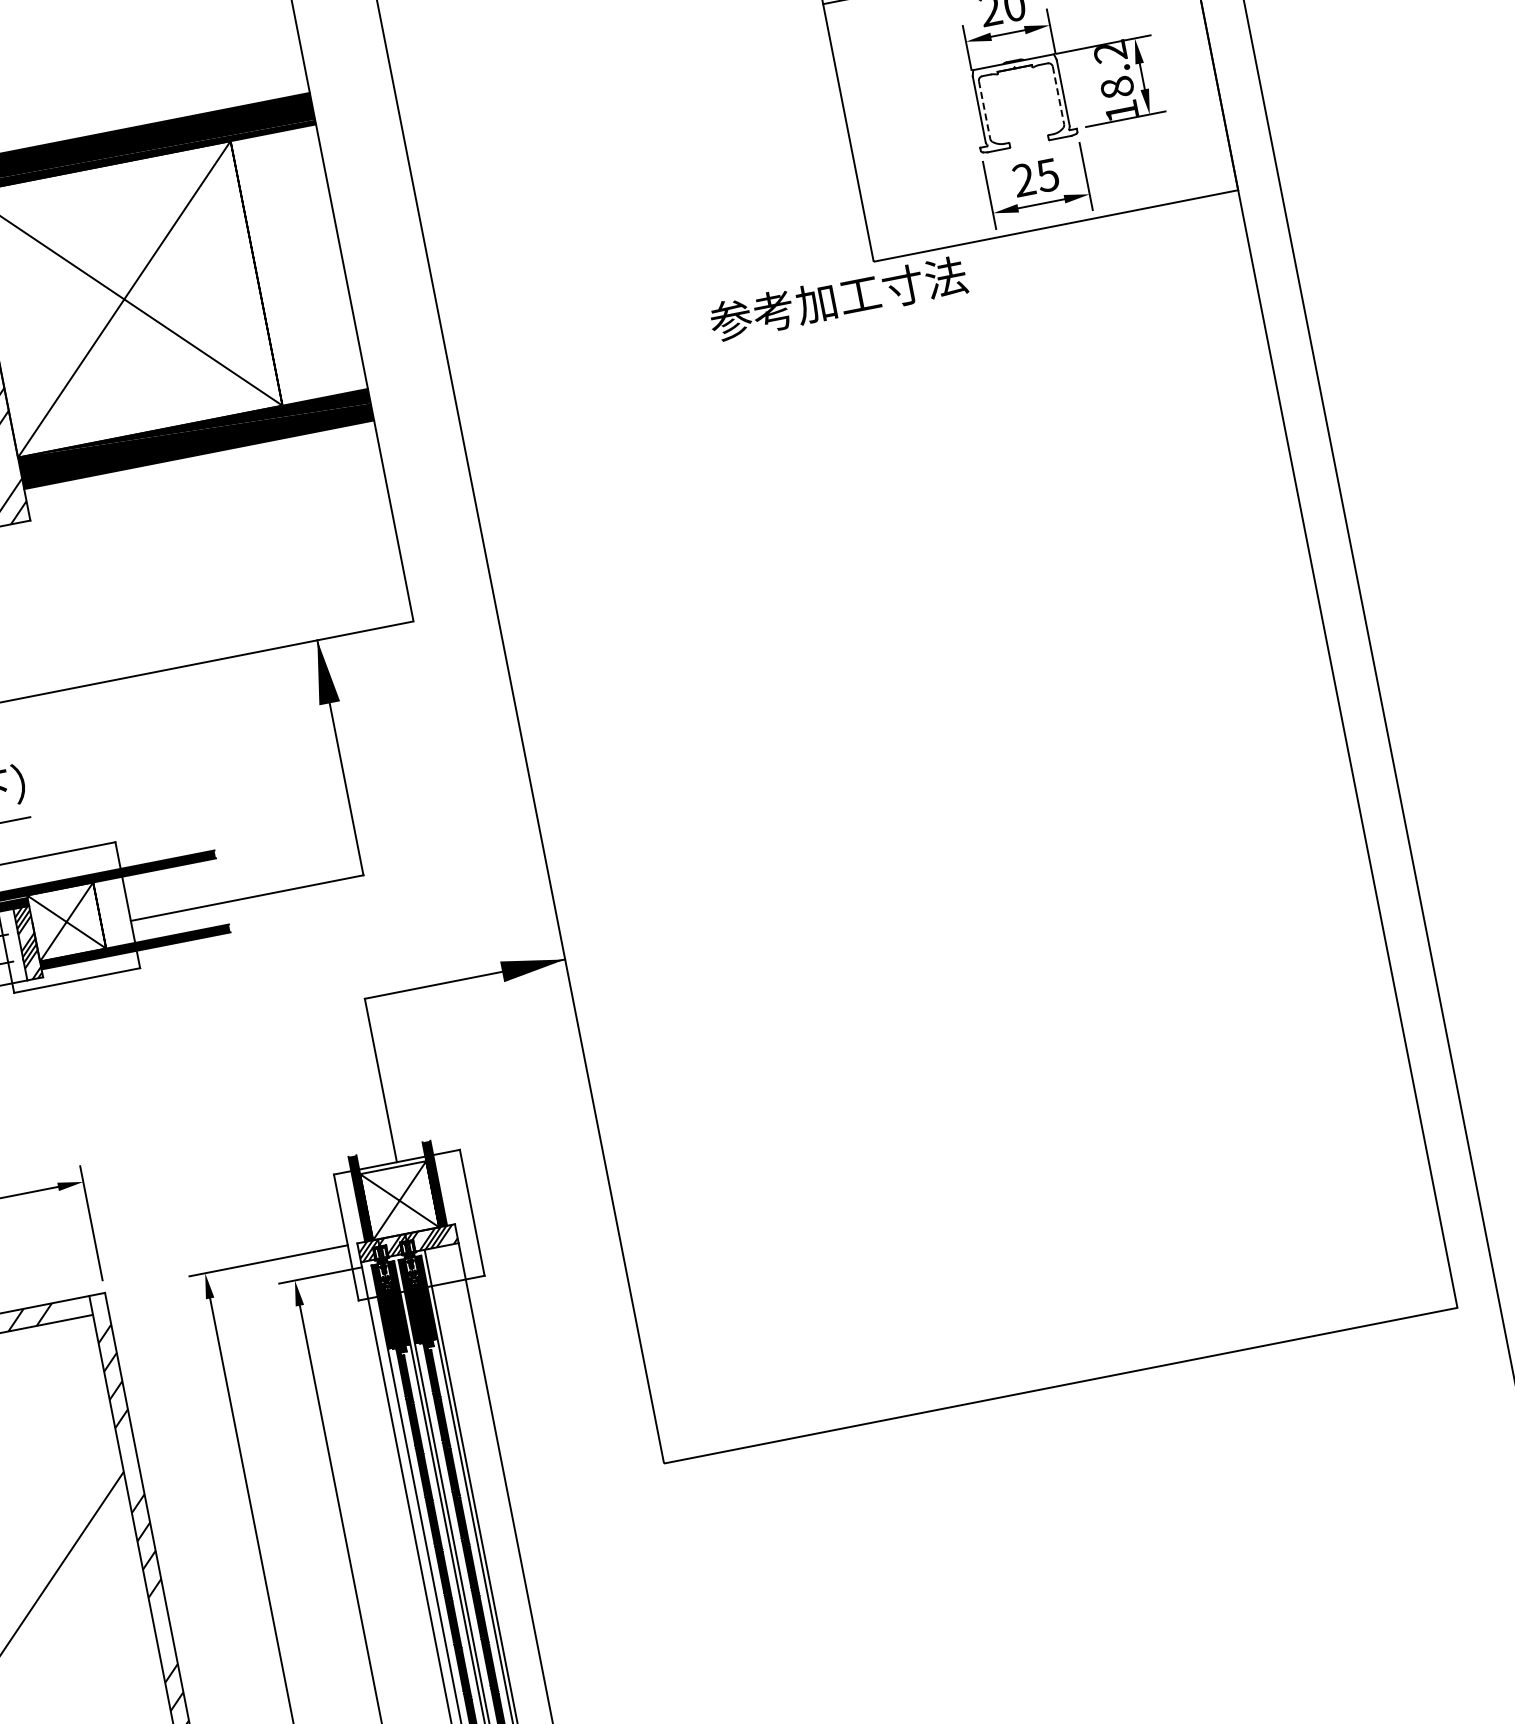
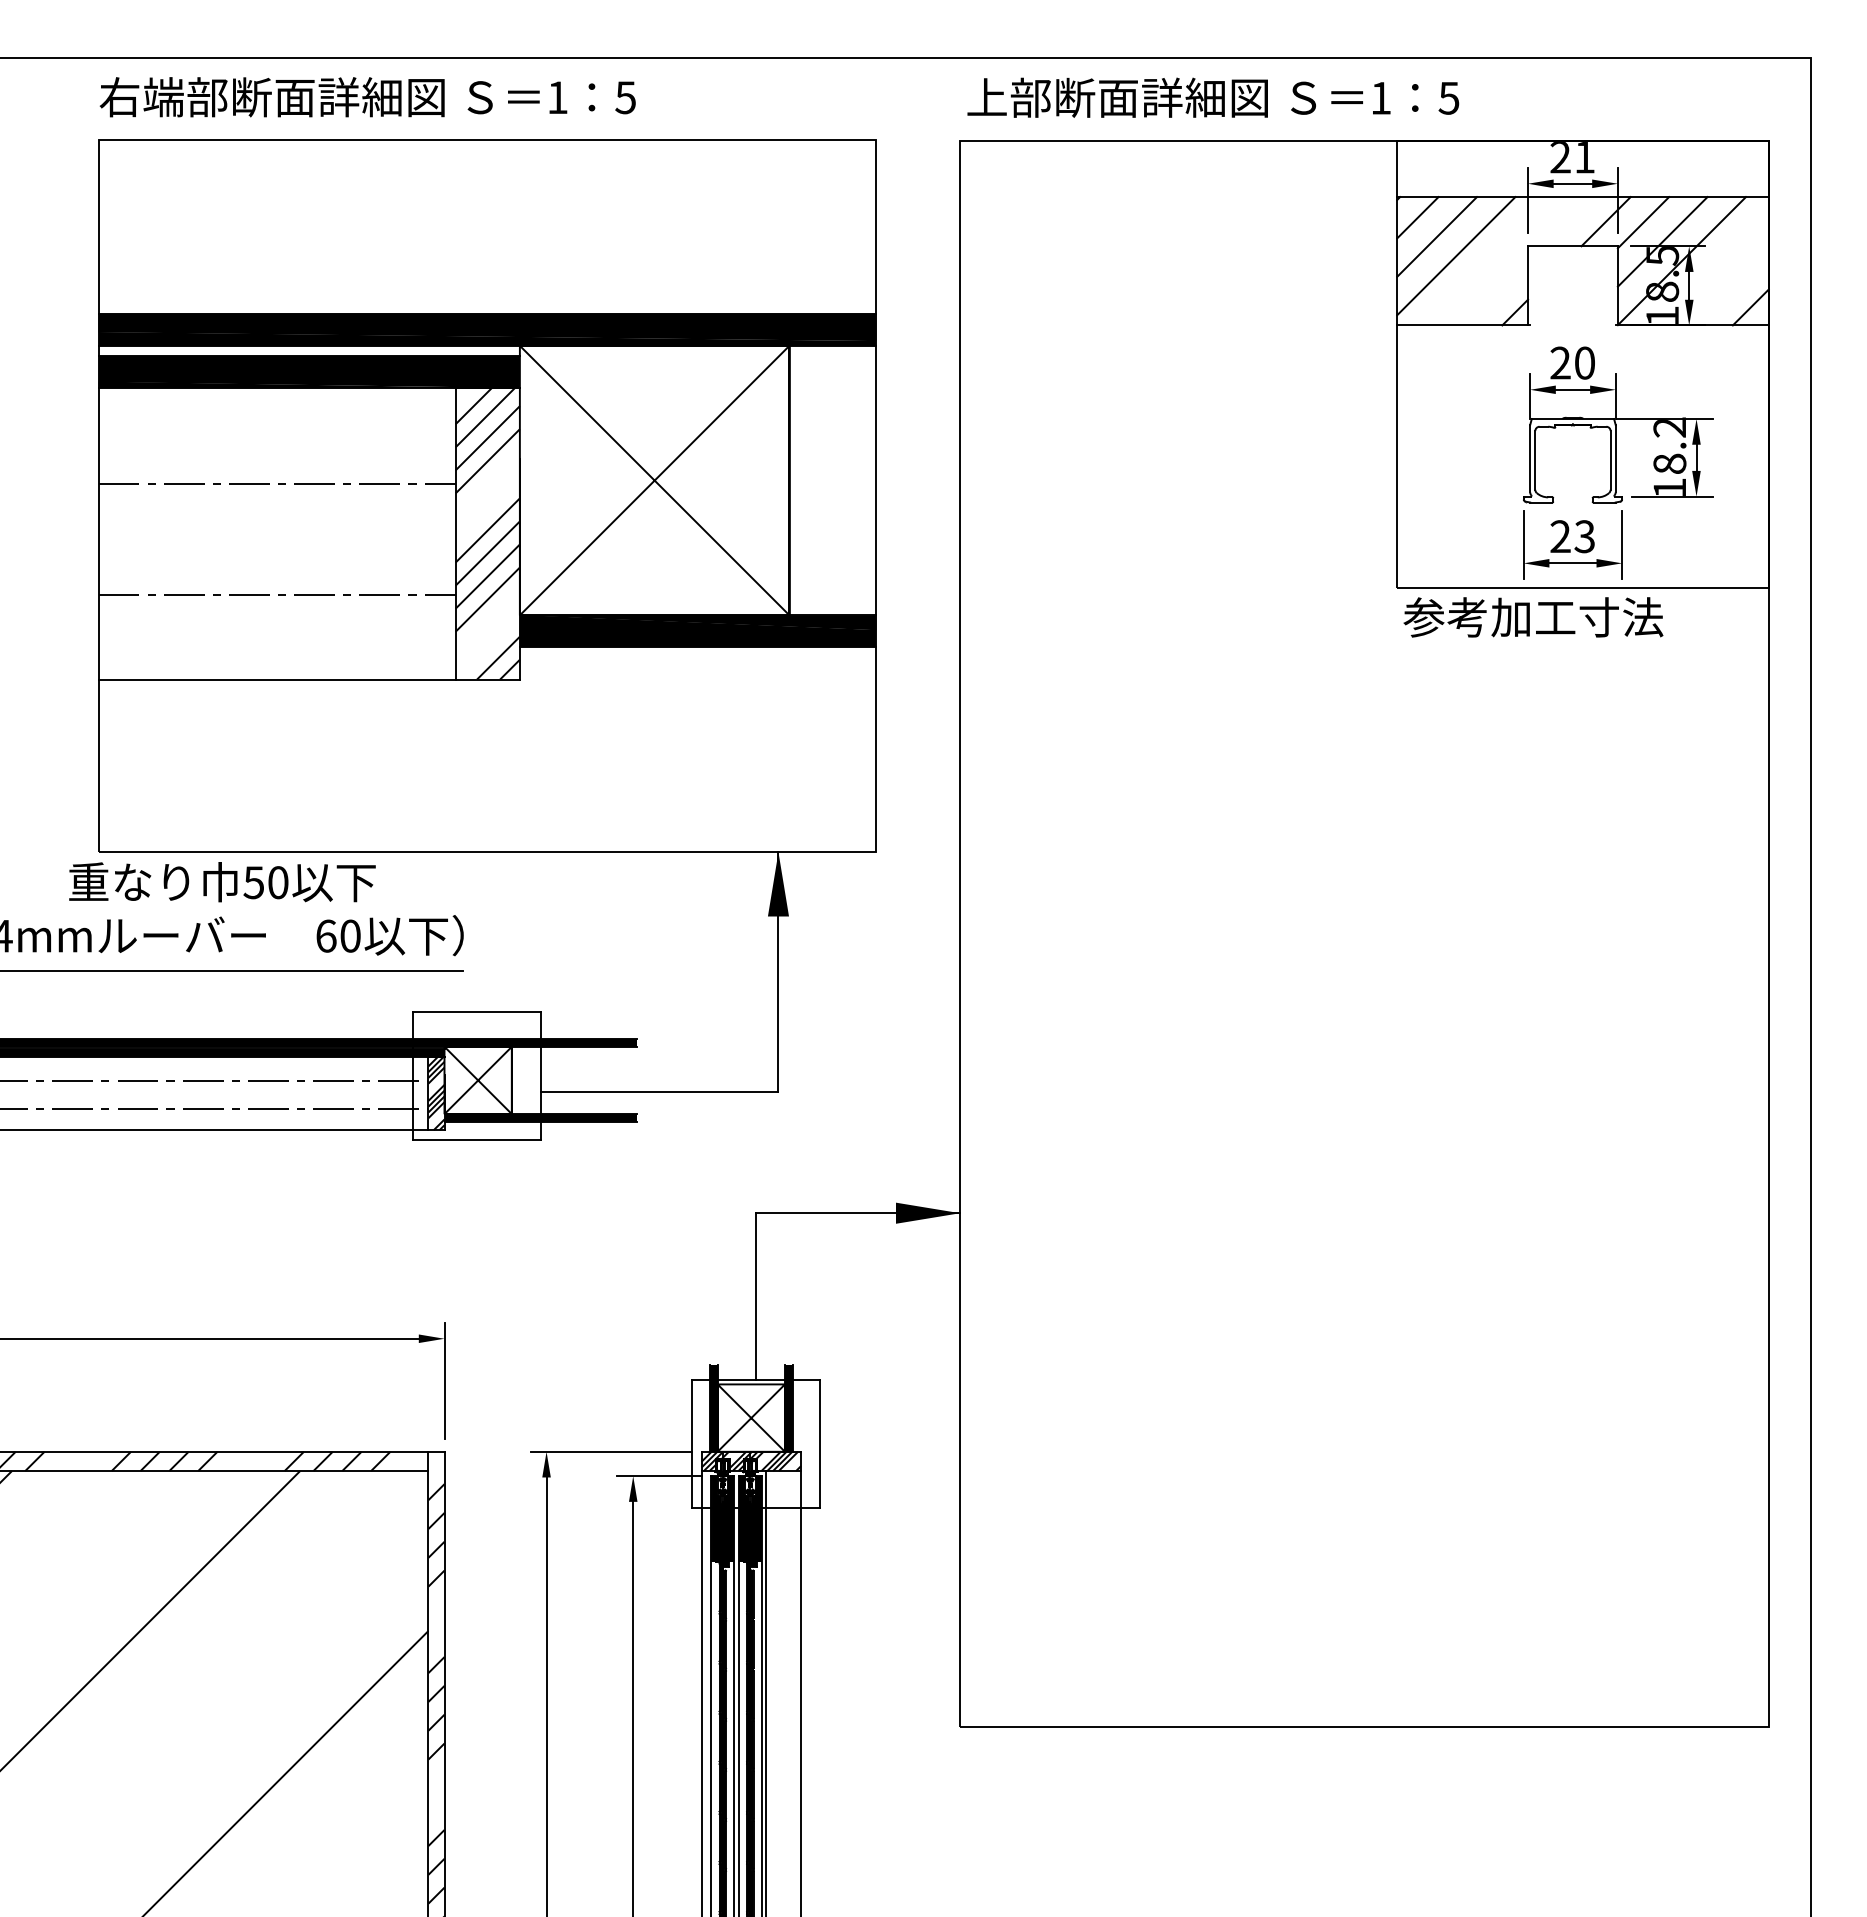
line: (1058, 95) -> (1610, 460), dashed -> solid
line: (984, 110) -> (1535, 460), dashed -> solid
text: (1047, 175) -> (1584, 536), 25 -> 23
text: (838, 298) -> (1533, 617), moved

